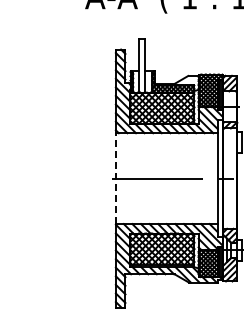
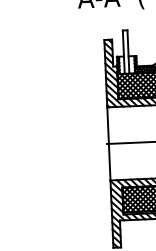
line: (115, 178) -> (108, 143), dashed -> solid

